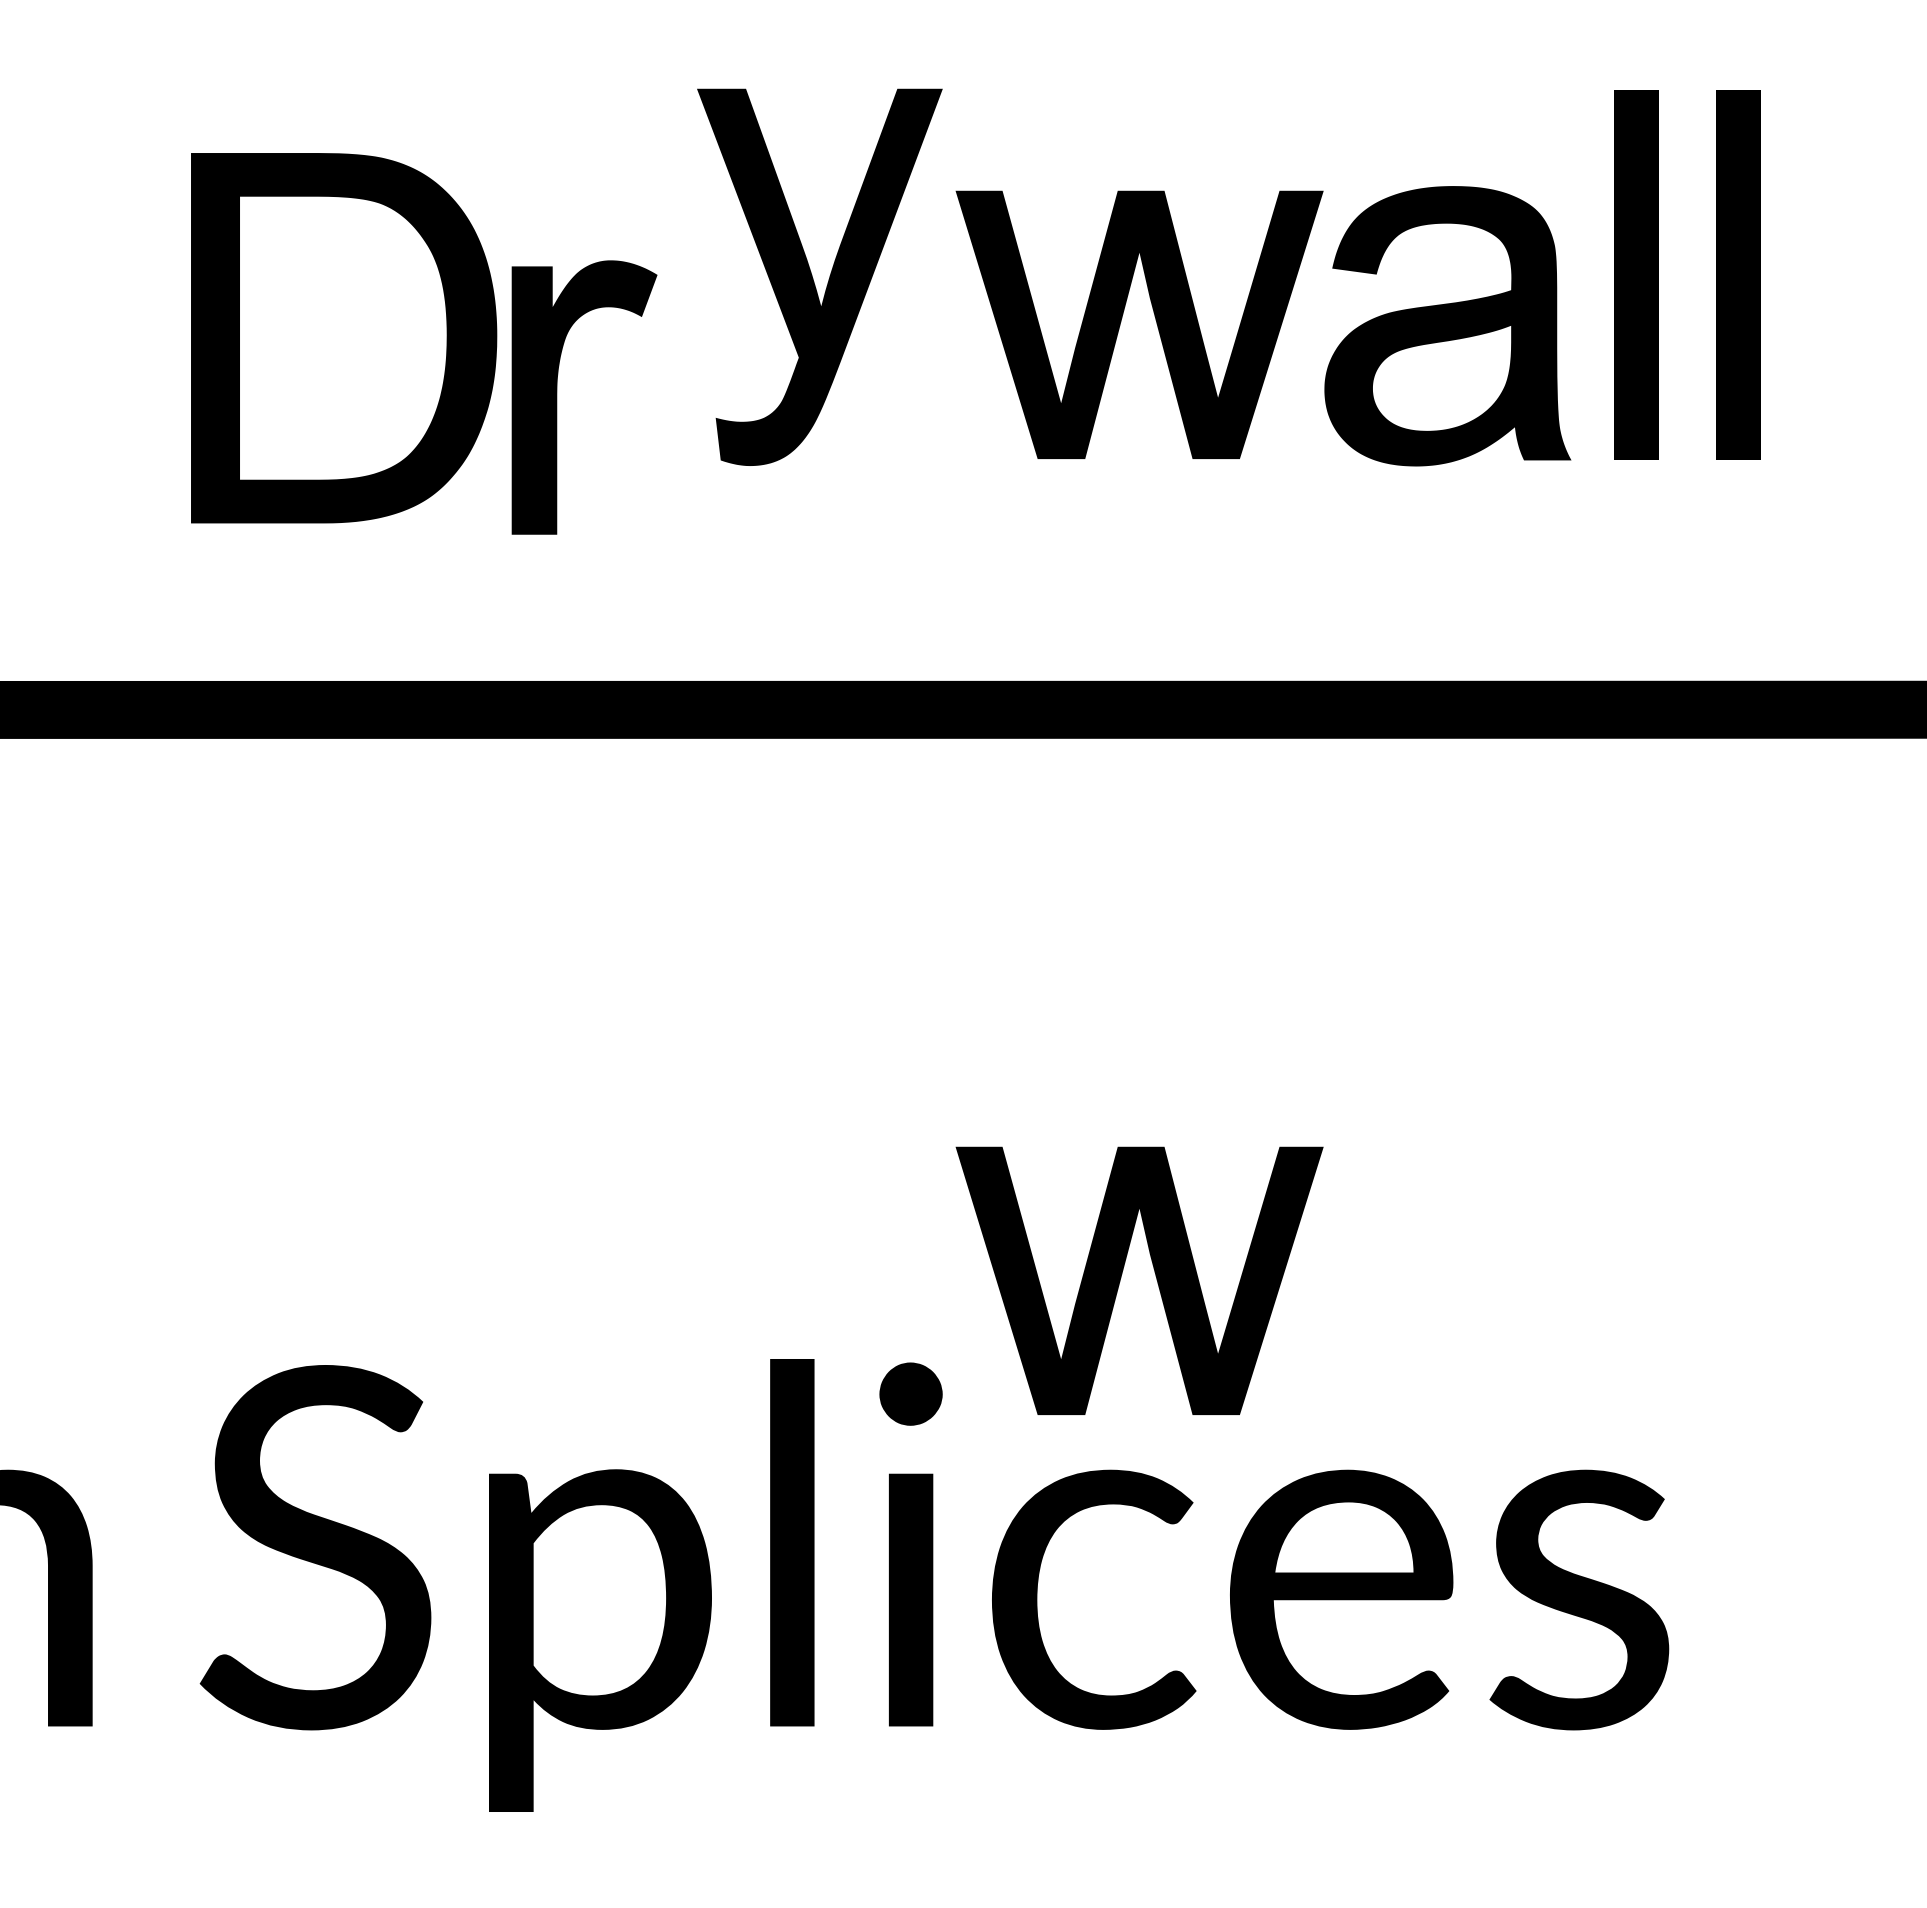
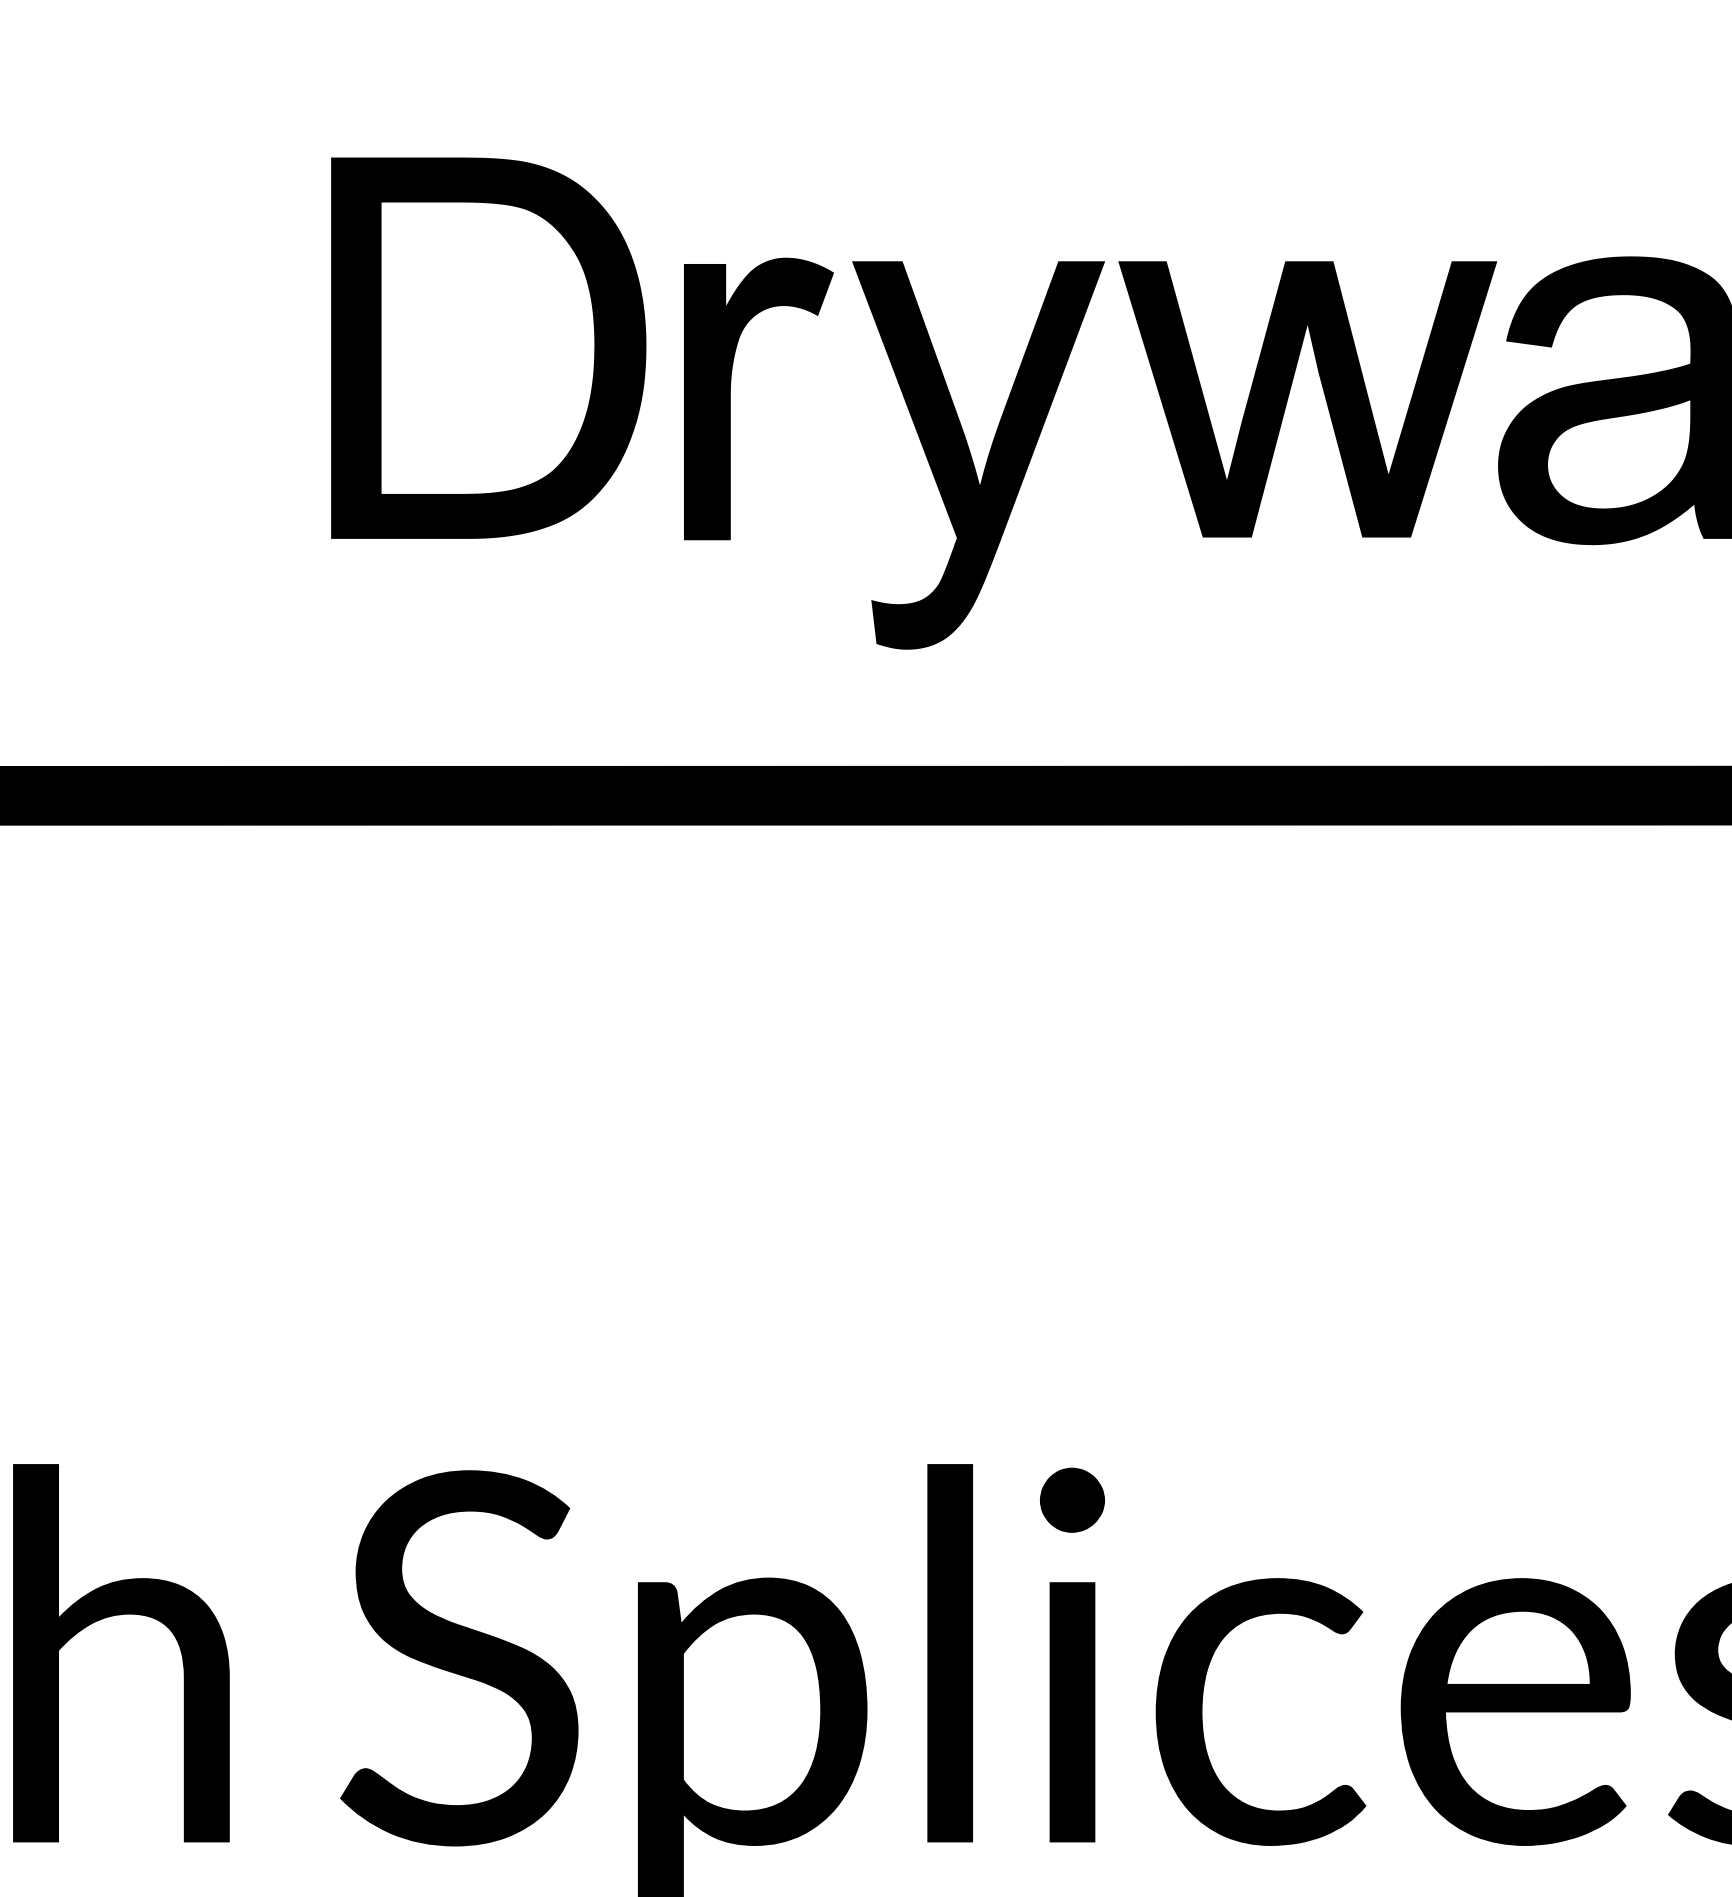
part: (813, 278) -> (972, 456), moved
part: (344, 338) -> (489, 348), moved
part: (557, 397) -> (731, 398), moved
part: (1155, 1276) -> (1324, 1379), removed

